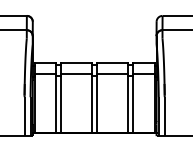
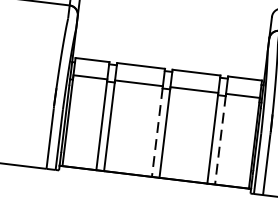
line: (92, 104) -> (157, 132), solid -> dashed
line: (133, 104) -> (220, 140), solid -> dashed

